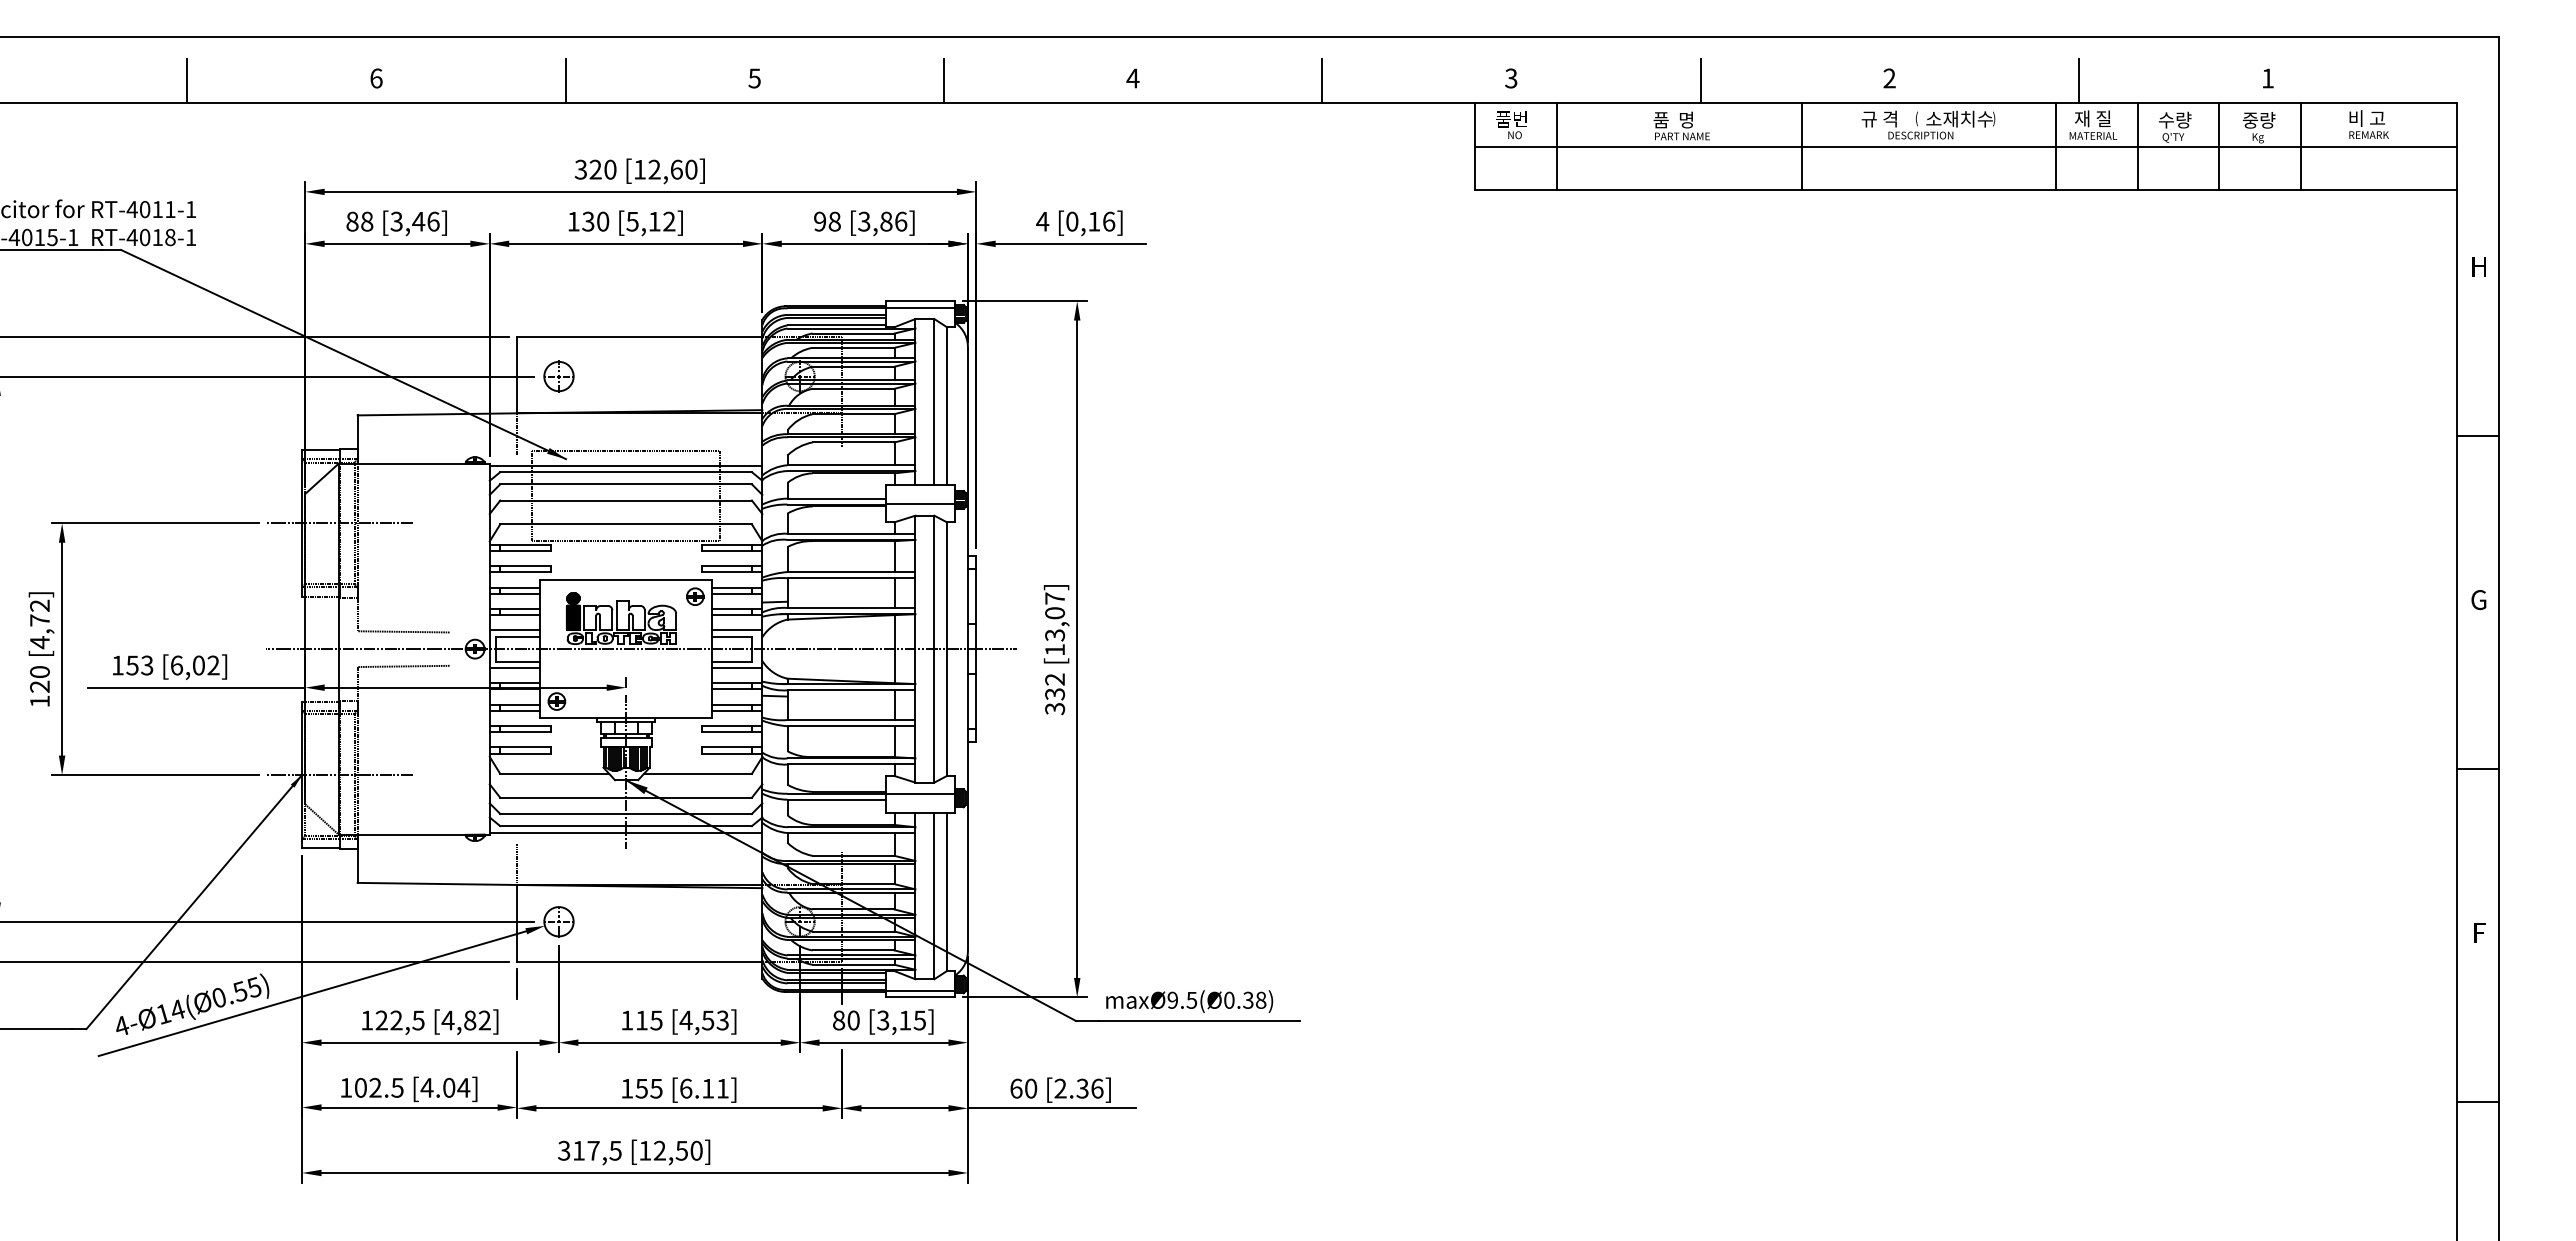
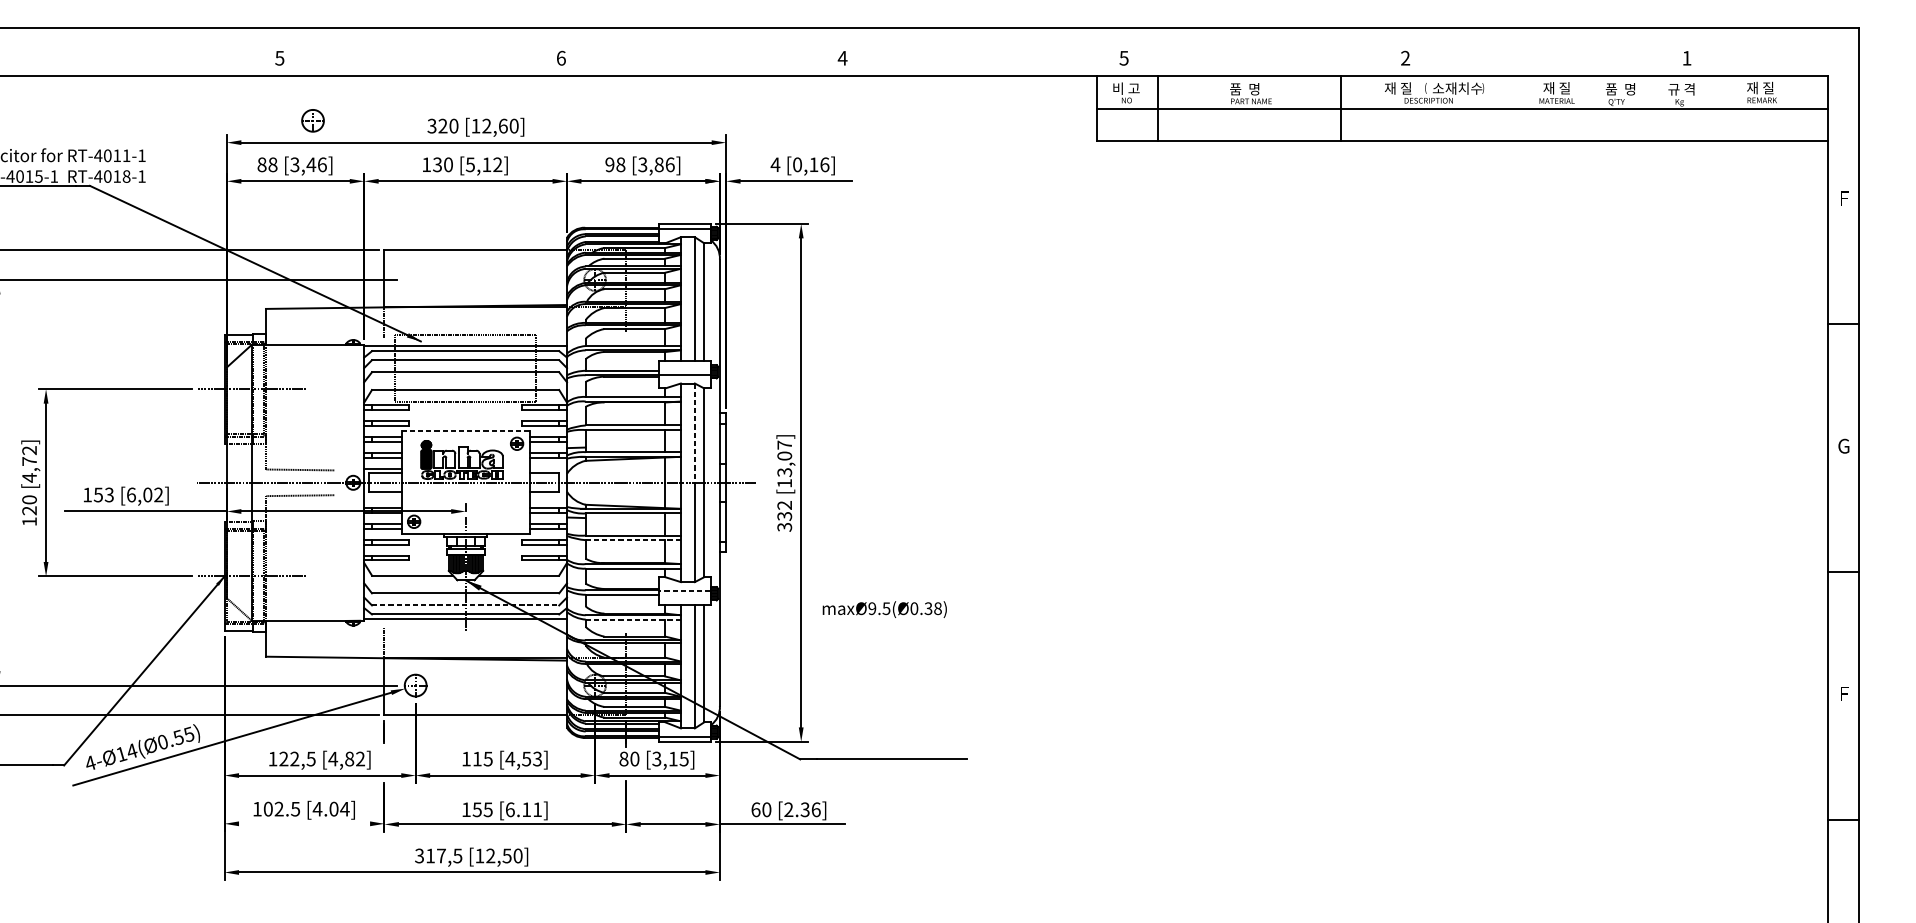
text: (1511, 77) -> (1124, 57), 3 -> 5
text: (376, 78) -> (279, 58), 6 -> 5
text: (754, 78) -> (561, 58), 5 -> 6
line: (187, 80) -> (139, 59), removed
line: (565, 80) -> (420, 59), removed
line: (943, 80) -> (701, 59), removed
line: (1322, 80) -> (983, 59), removed
line: (1700, 80) -> (1264, 59), removed
line: (2078, 80) -> (1546, 59), removed
text: (1879, 118) -> (1398, 88), 규 격 -> 재 질
text: (2366, 118) -> (1760, 88), 비 고 -> 재 질
text: (1514, 119) -> (1126, 88), 품번 -> 비 고
text: (2178, 119) -> (1620, 88), 수량 -> 품  명
text: (2260, 120) -> (1681, 89), 중량 -> 규 격
line: (2055, 146) -> (1528, 108), removed
line: (2137, 146) -> (1589, 108), removed
line: (2219, 146) -> (1650, 108), removed
line: (2301, 146) -> (1711, 108), removed
text: (2478, 266) -> (1843, 198), H -> F
part: (558, 376) -> (312, 120), moved
line: (626, 579) -> (465, 431), solid -> dashed
line: (934, 582) -> (695, 433), solid -> dashed
line: (737, 630) -> (548, 468), removed
line: (514, 668) -> (382, 497), removed
line: (737, 668) -> (548, 497), removed
line: (851, 726) -> (633, 540), solid -> dashed
line: (920, 794) -> (684, 590), solid -> dashed
line: (626, 813) -> (465, 605), solid -> dashed
line: (851, 833) -> (633, 619), solid -> dashed
text: (1189, 1001) -> (884, 609), moved
line: (409, 1107) -> (304, 823), removed

